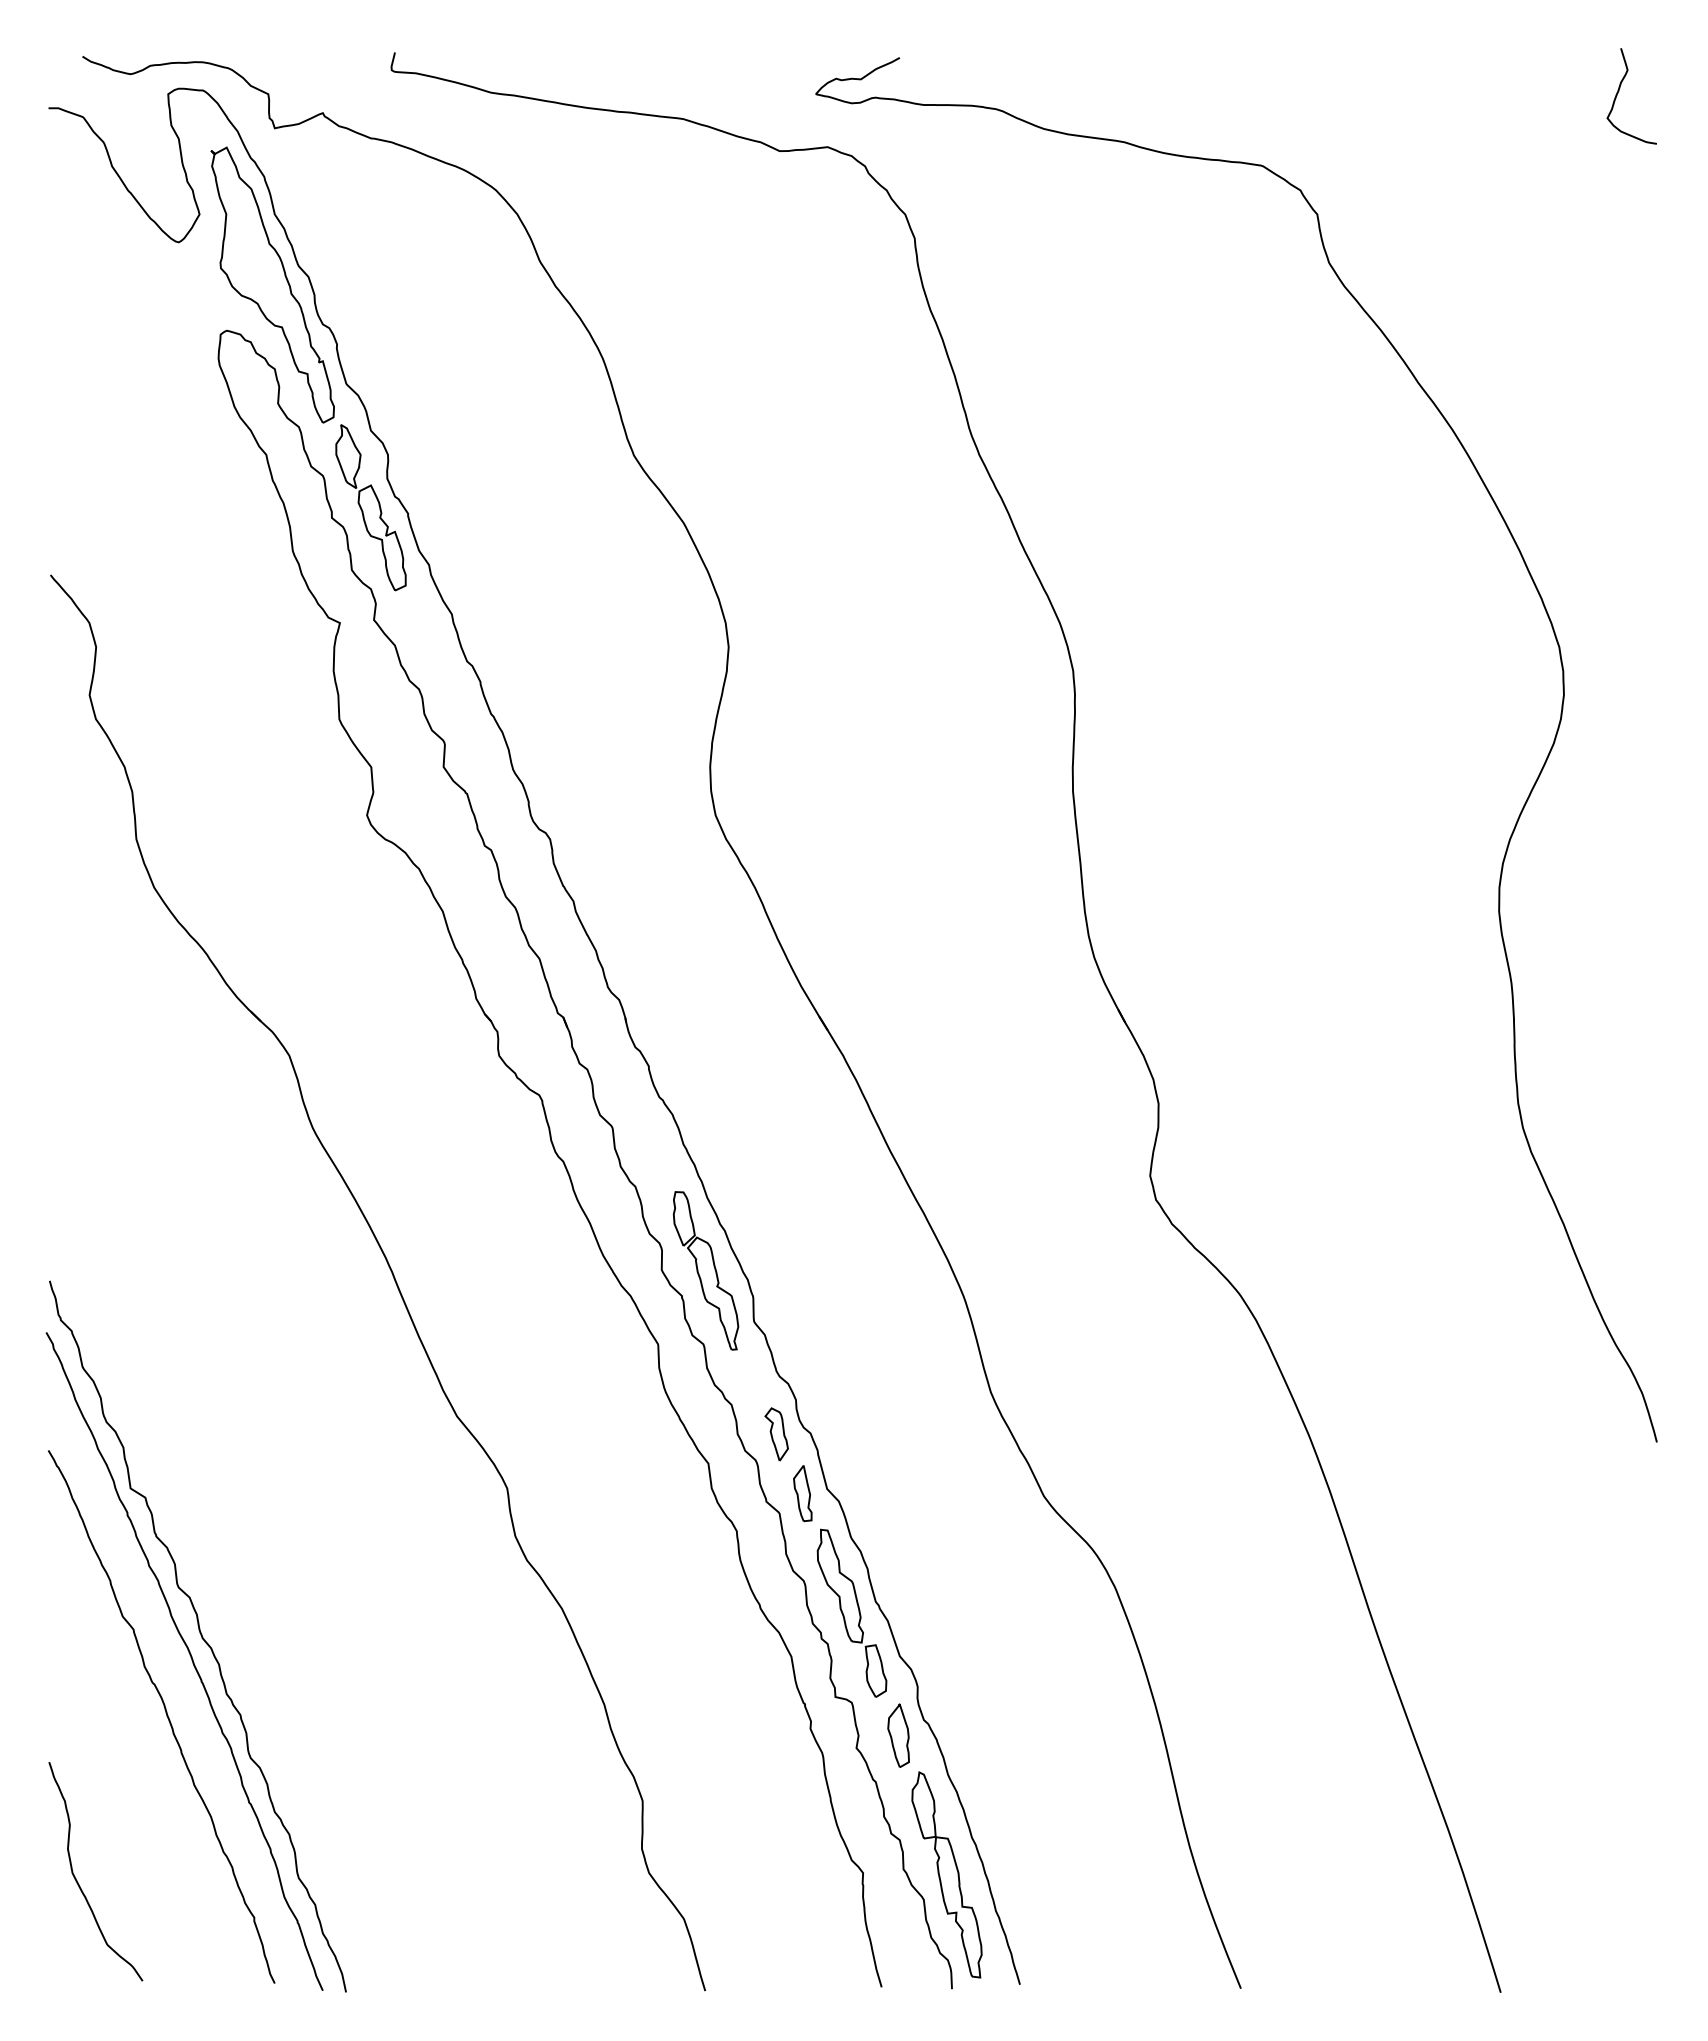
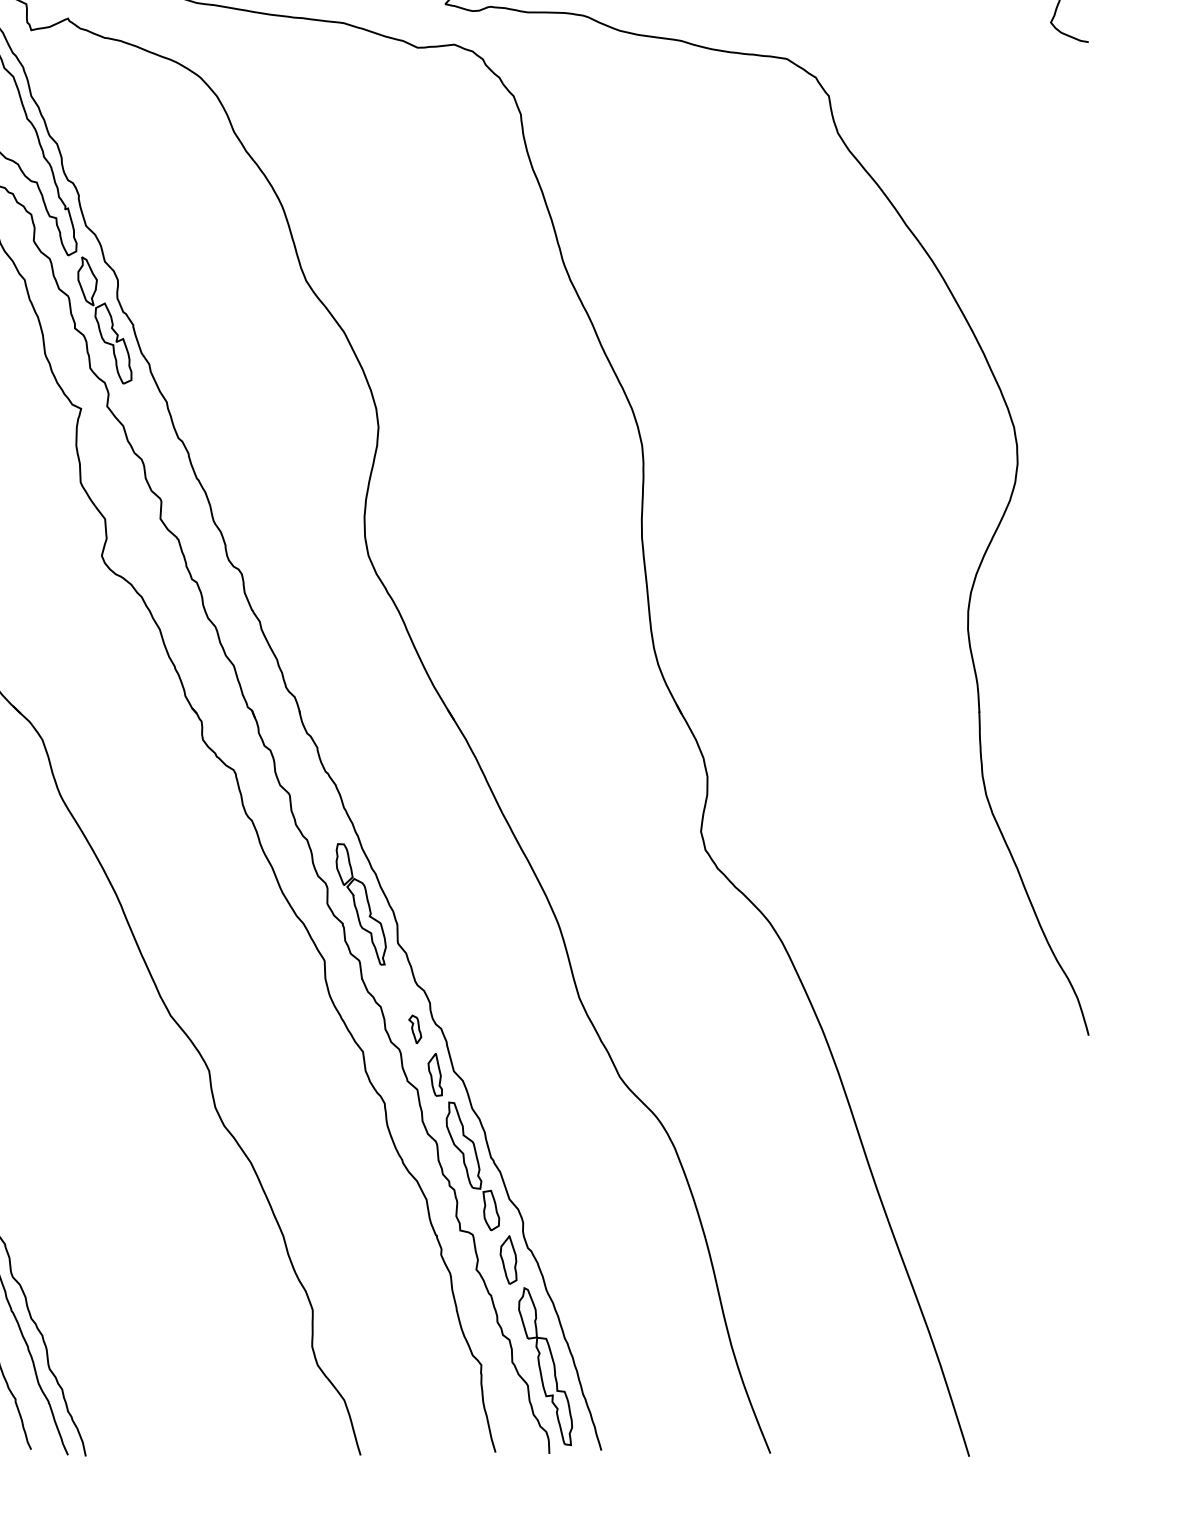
part: (776, 1434) -> (415, 1029), size x0.7

